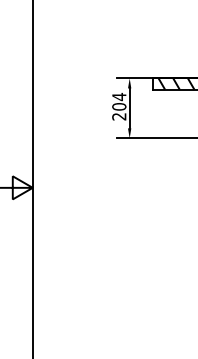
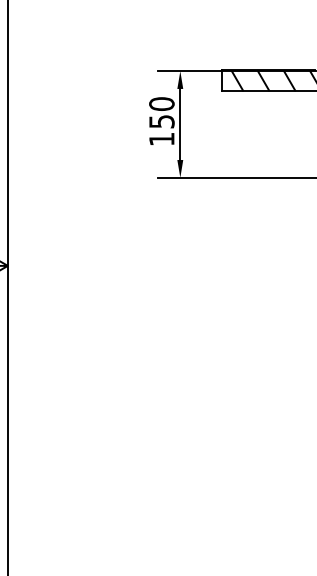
text: (119, 106) -> (162, 121), 204 -> 150

